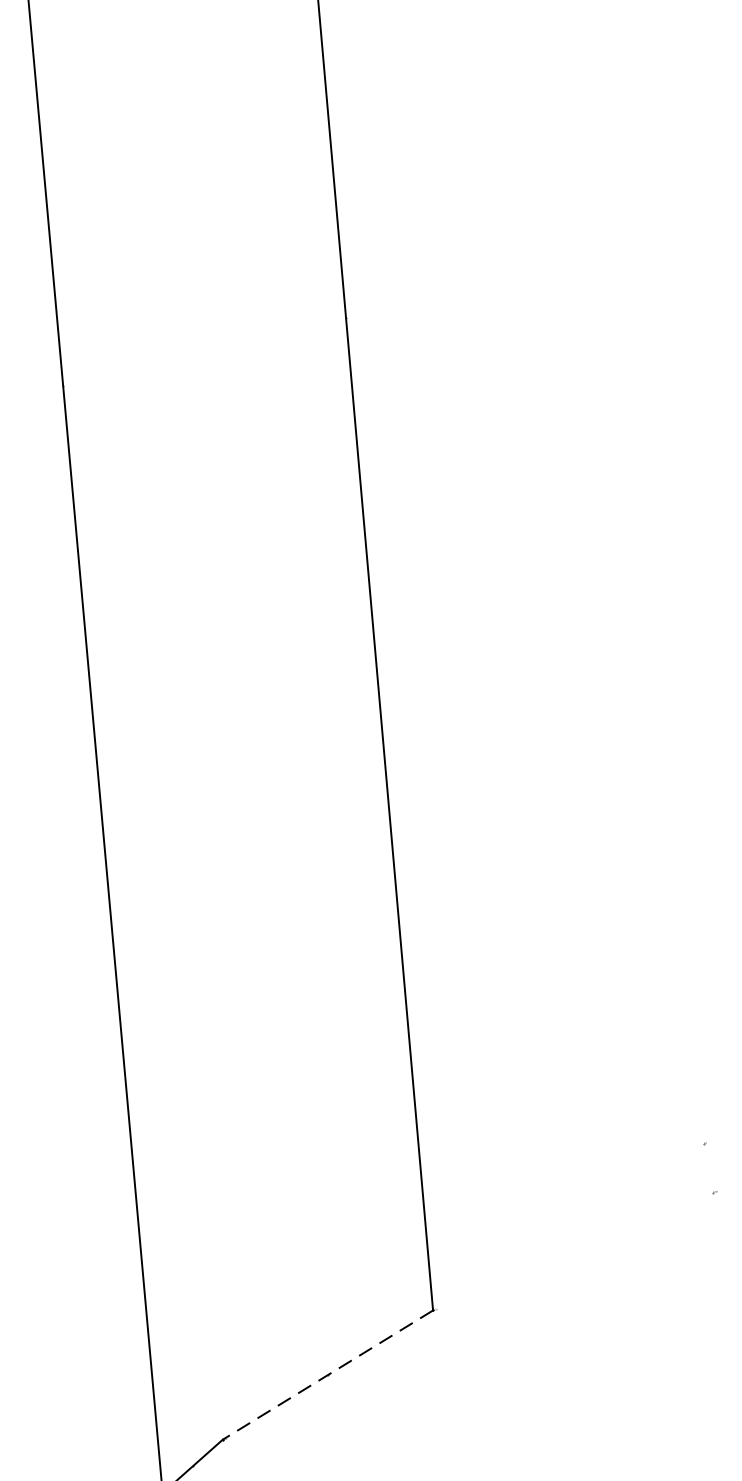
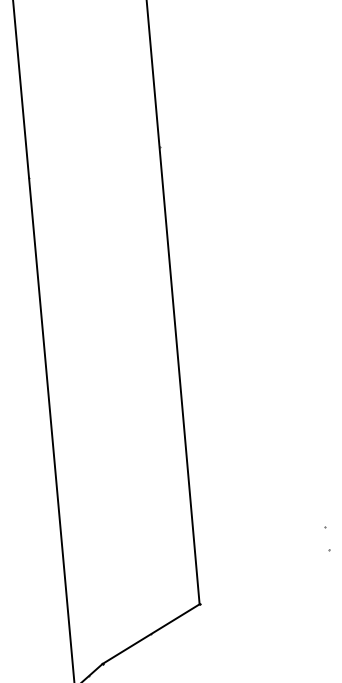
line: (328, 1375) -> (151, 634), dashed -> solid

